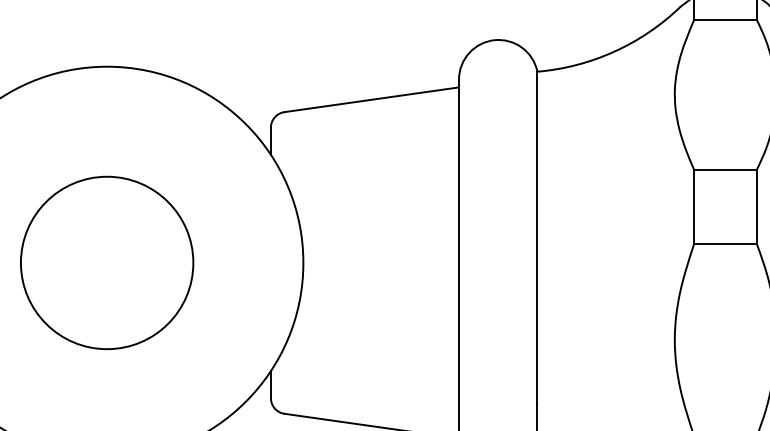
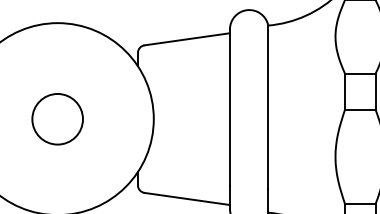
circle: (106, 263) -> (57, 119), size x0.6

